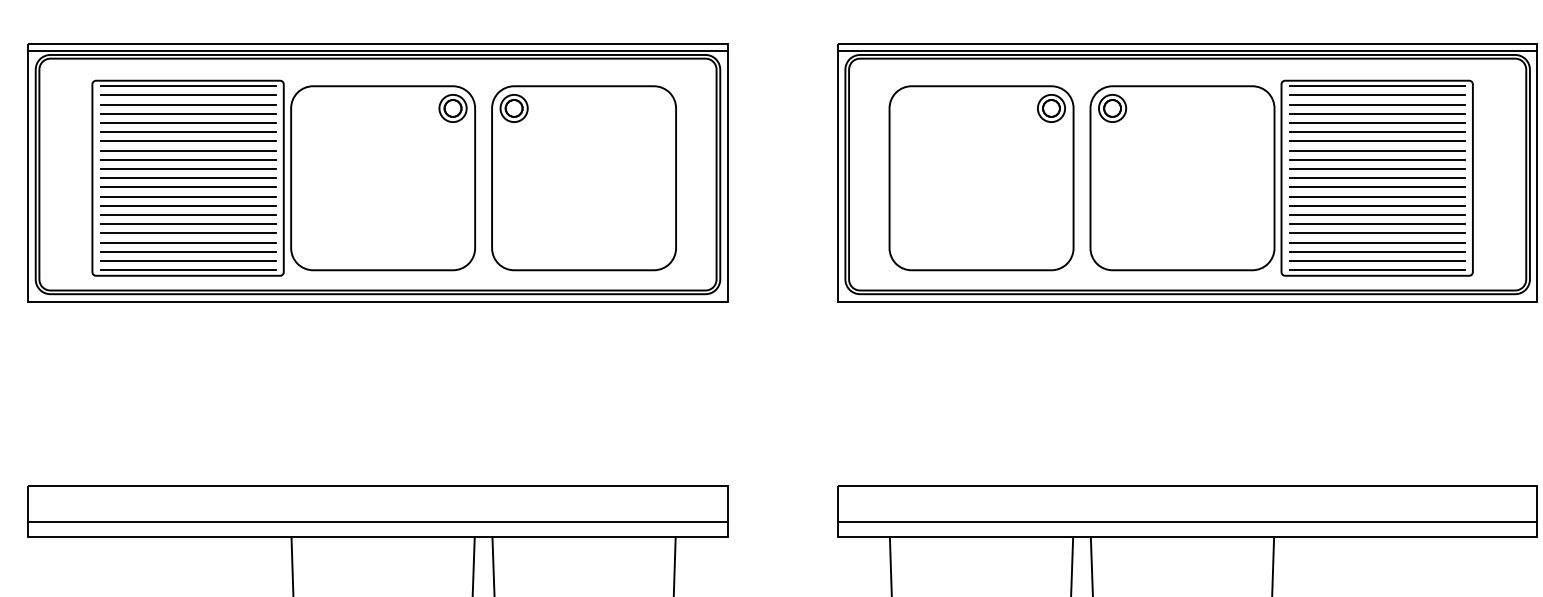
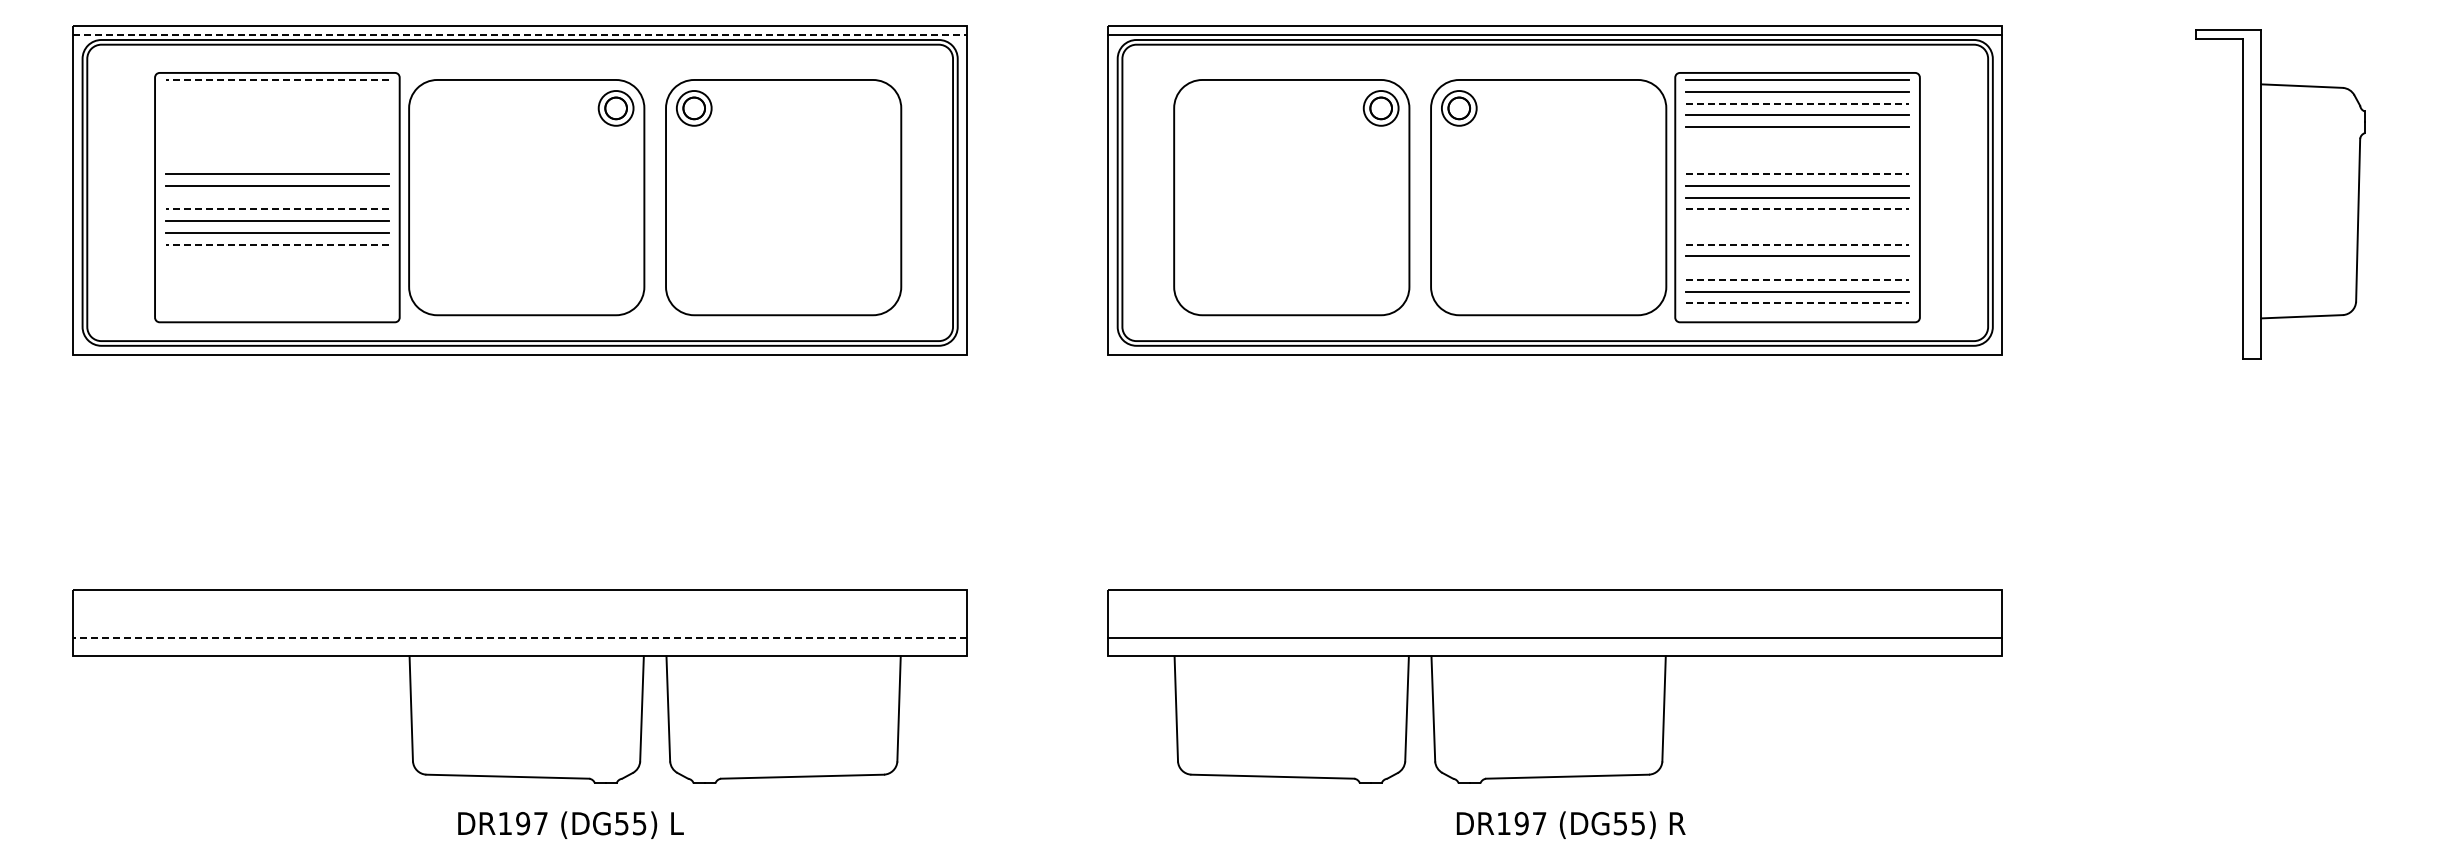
line: (378, 51) -> (520, 35), solid -> dashed
line: (188, 85) -> (277, 79), solid -> dashed
line: (188, 95) -> (277, 91), removed
line: (188, 104) -> (277, 103), removed
line: (1377, 104) -> (1797, 103), solid -> dashed
line: (188, 114) -> (277, 115), removed
line: (188, 123) -> (277, 127), removed
line: (188, 132) -> (277, 138), removed
line: (1377, 132) -> (1797, 138), removed
line: (188, 141) -> (277, 150), removed
line: (1377, 141) -> (1797, 150), removed
line: (188, 150) -> (277, 162), removed
line: (1377, 150) -> (1797, 162), removed
line: (1377, 160) -> (1797, 174), solid -> dashed
line: (188, 178) -> (277, 197), removed
line: (188, 187) -> (277, 209), solid -> dashed
line: (1377, 187) -> (1797, 209), solid -> dashed
line: (1377, 196) -> (1797, 221), removed
line: (1377, 205) -> (1797, 232), removed
line: (188, 214) -> (277, 244), solid -> dashed
line: (1377, 214) -> (1797, 244), solid -> dashed
line: (188, 224) -> (277, 256), removed
line: (188, 233) -> (277, 268), removed
line: (1377, 233) -> (1797, 268), removed
line: (188, 242) -> (277, 279), removed
line: (1377, 242) -> (1797, 279), solid -> dashed
line: (188, 251) -> (277, 291), removed
line: (188, 261) -> (277, 303), removed
line: (1377, 261) -> (1797, 303), solid -> dashed
line: (188, 270) -> (277, 315), removed
line: (1377, 270) -> (1797, 315), removed
line: (378, 522) -> (520, 637), solid -> dashed

